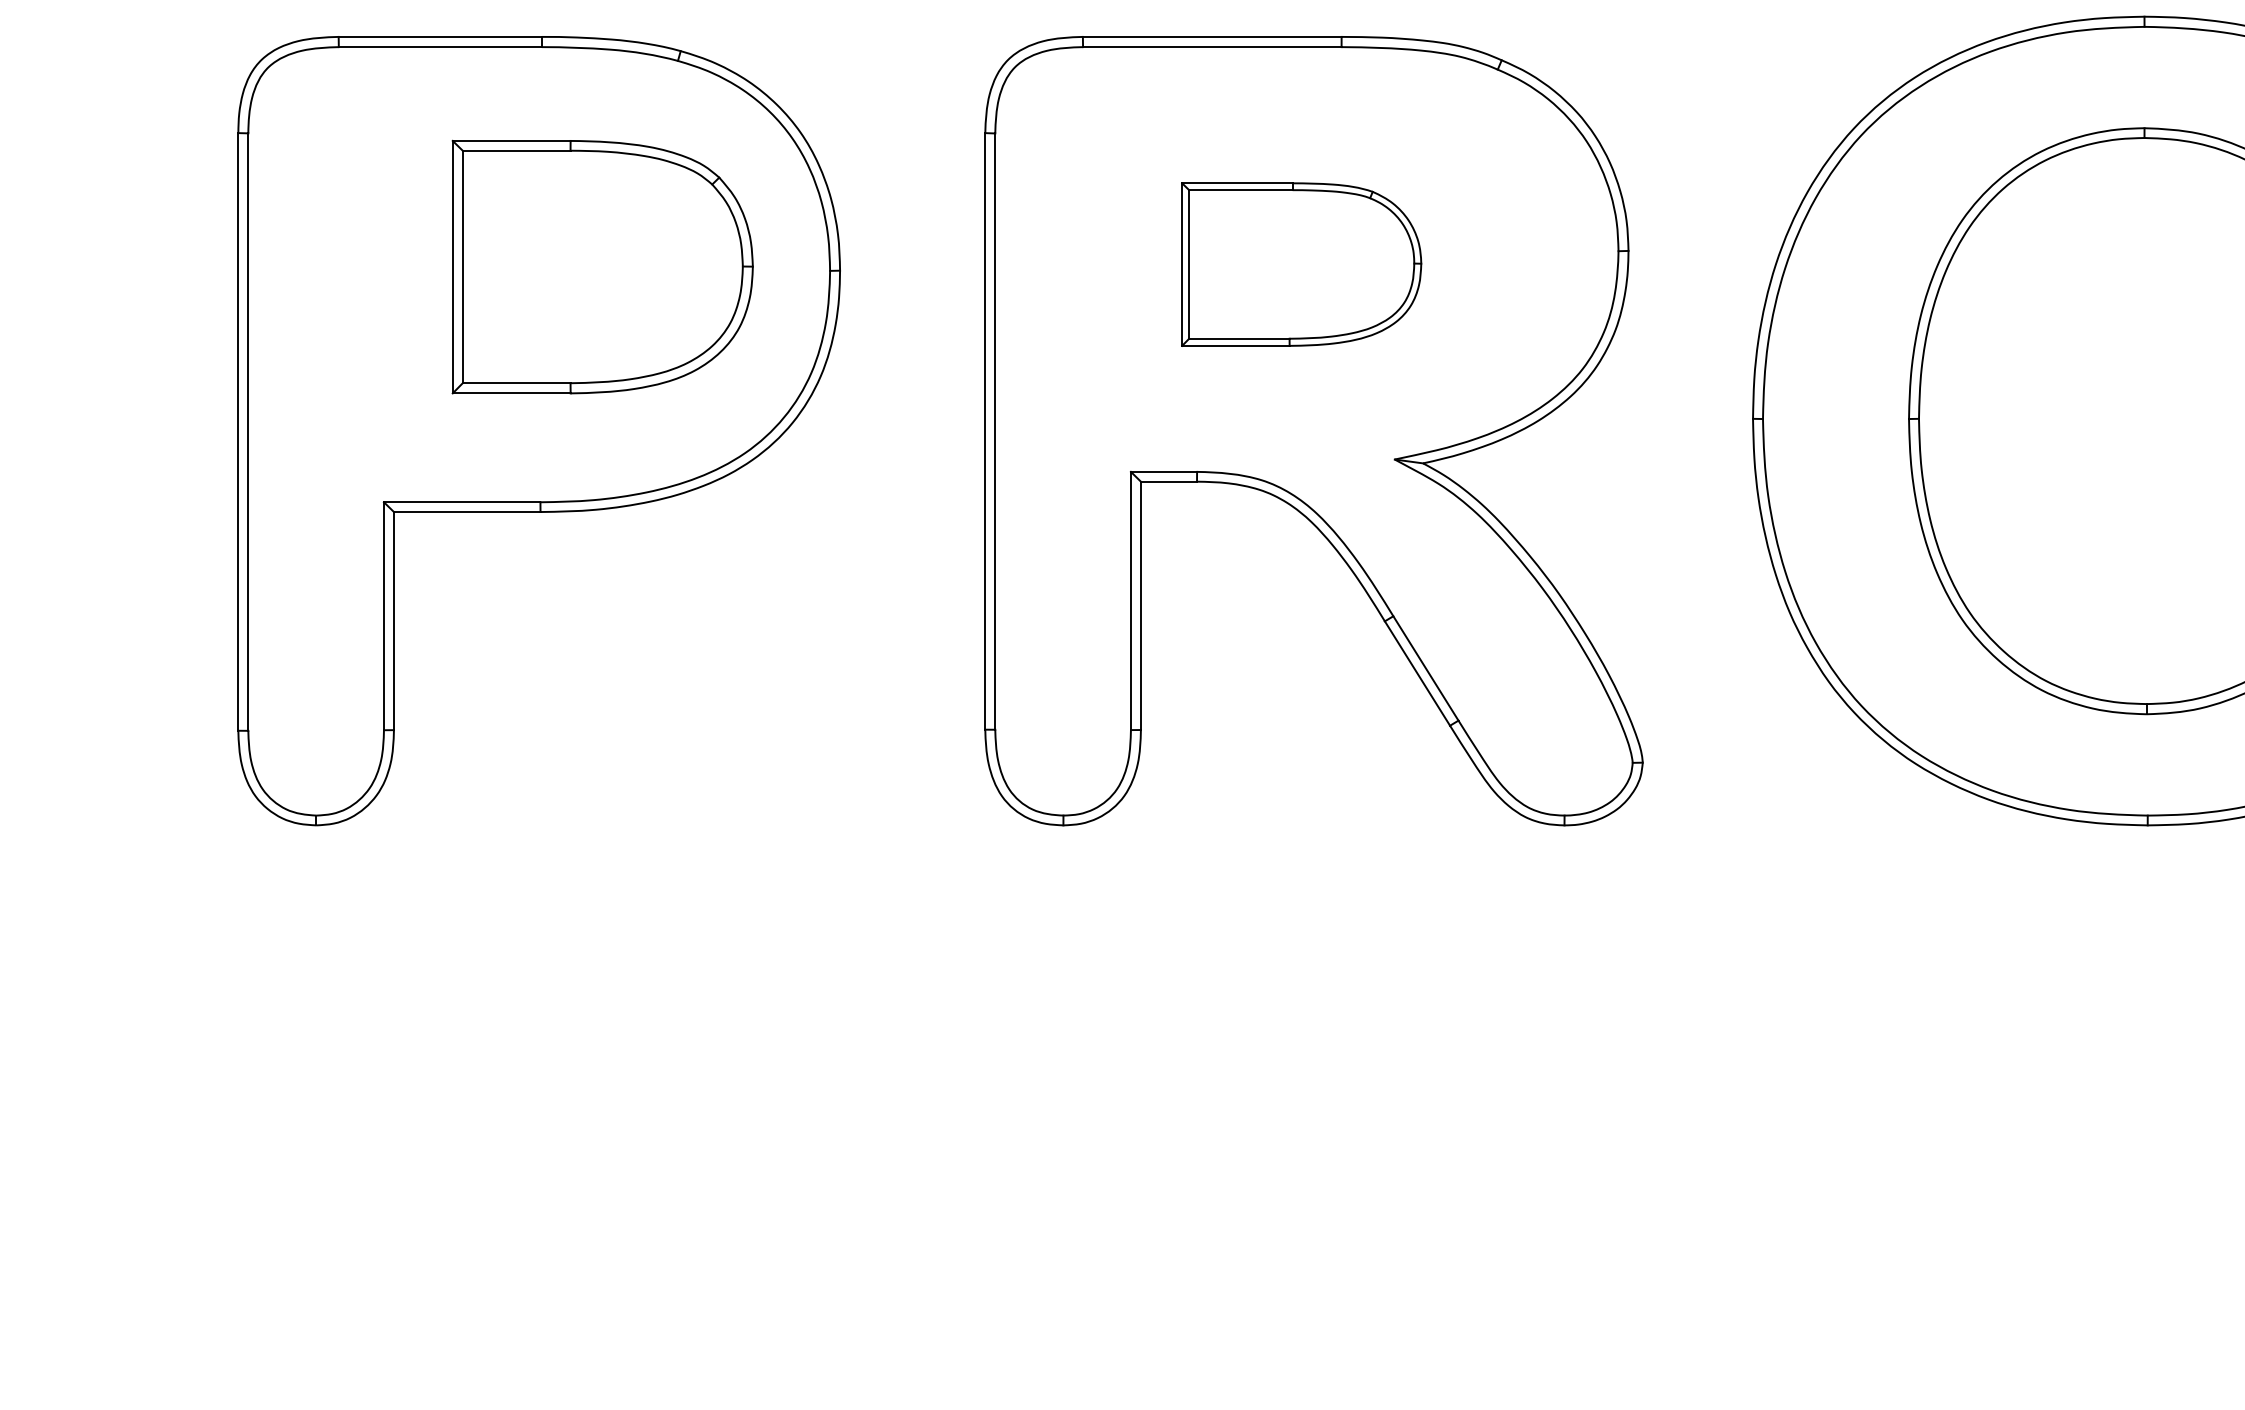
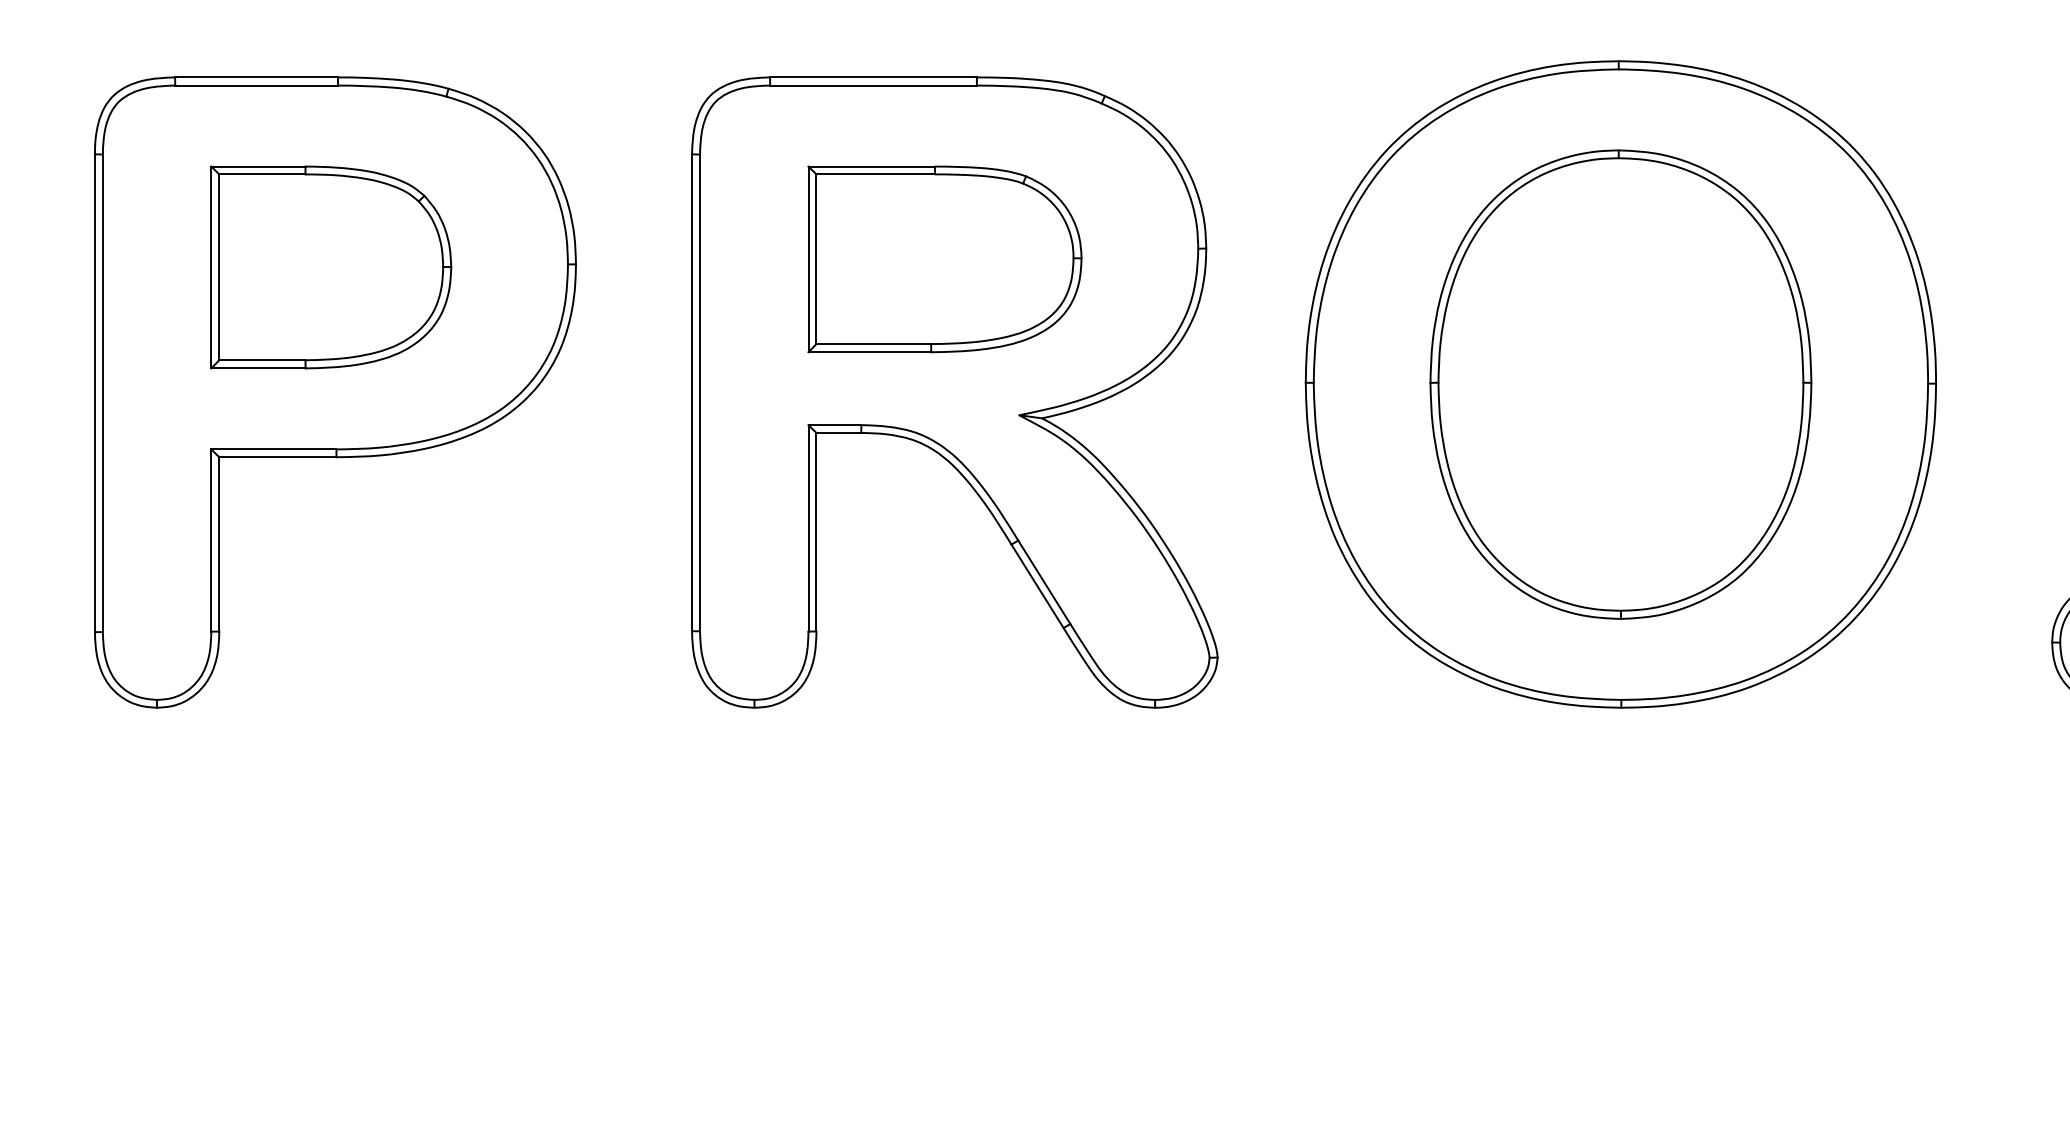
part: (1301, 264) -> (944, 259), size x1.43
part: (603, 267) -> (331, 267), moved

